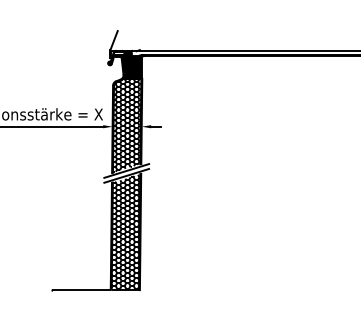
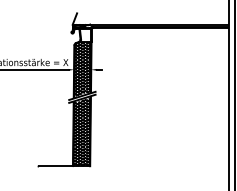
hatch: (131, 66) -> (85, 34), removed

